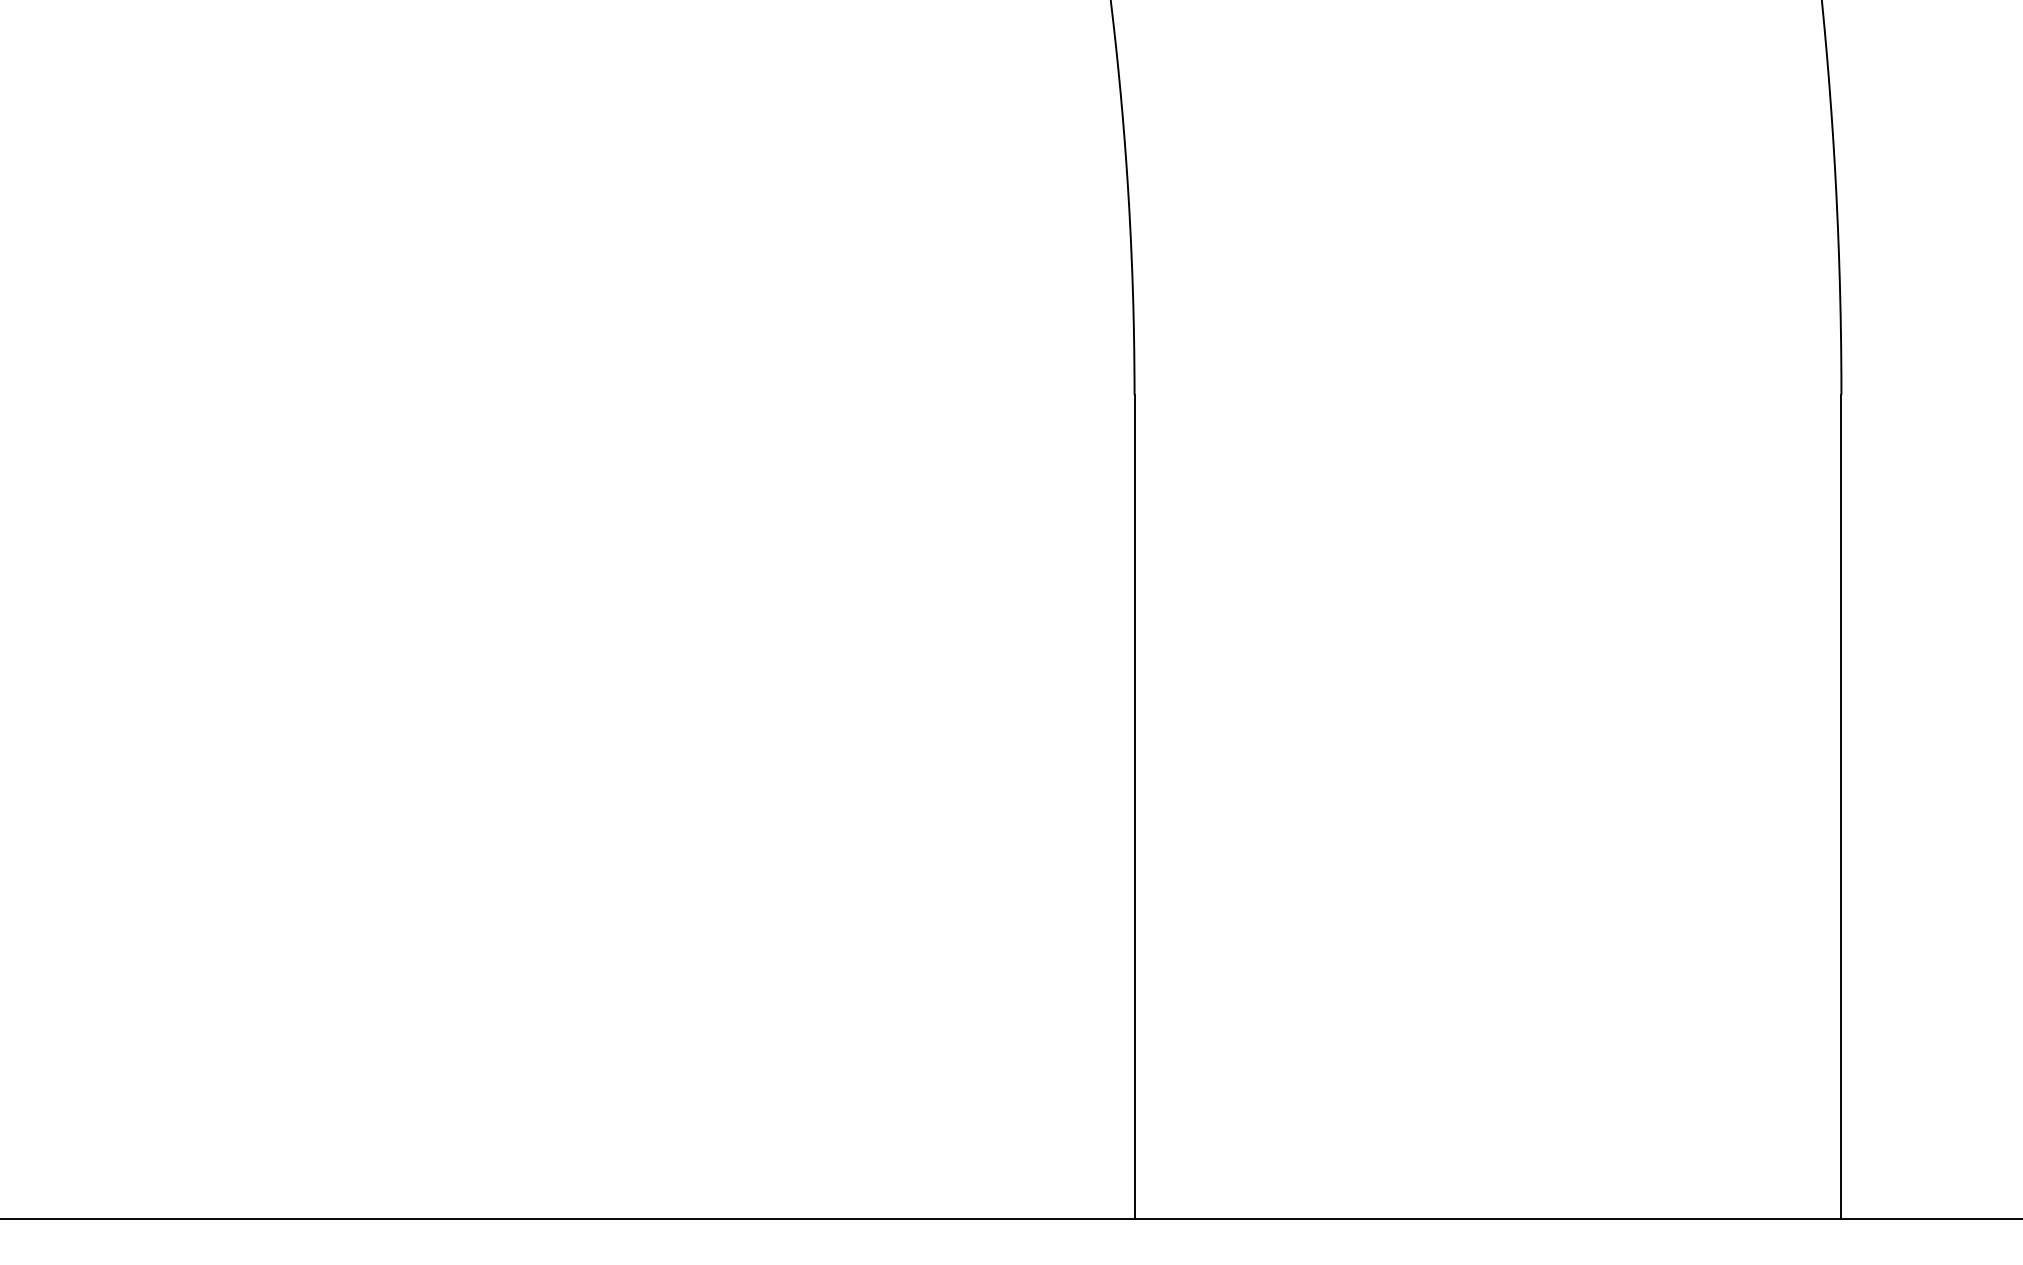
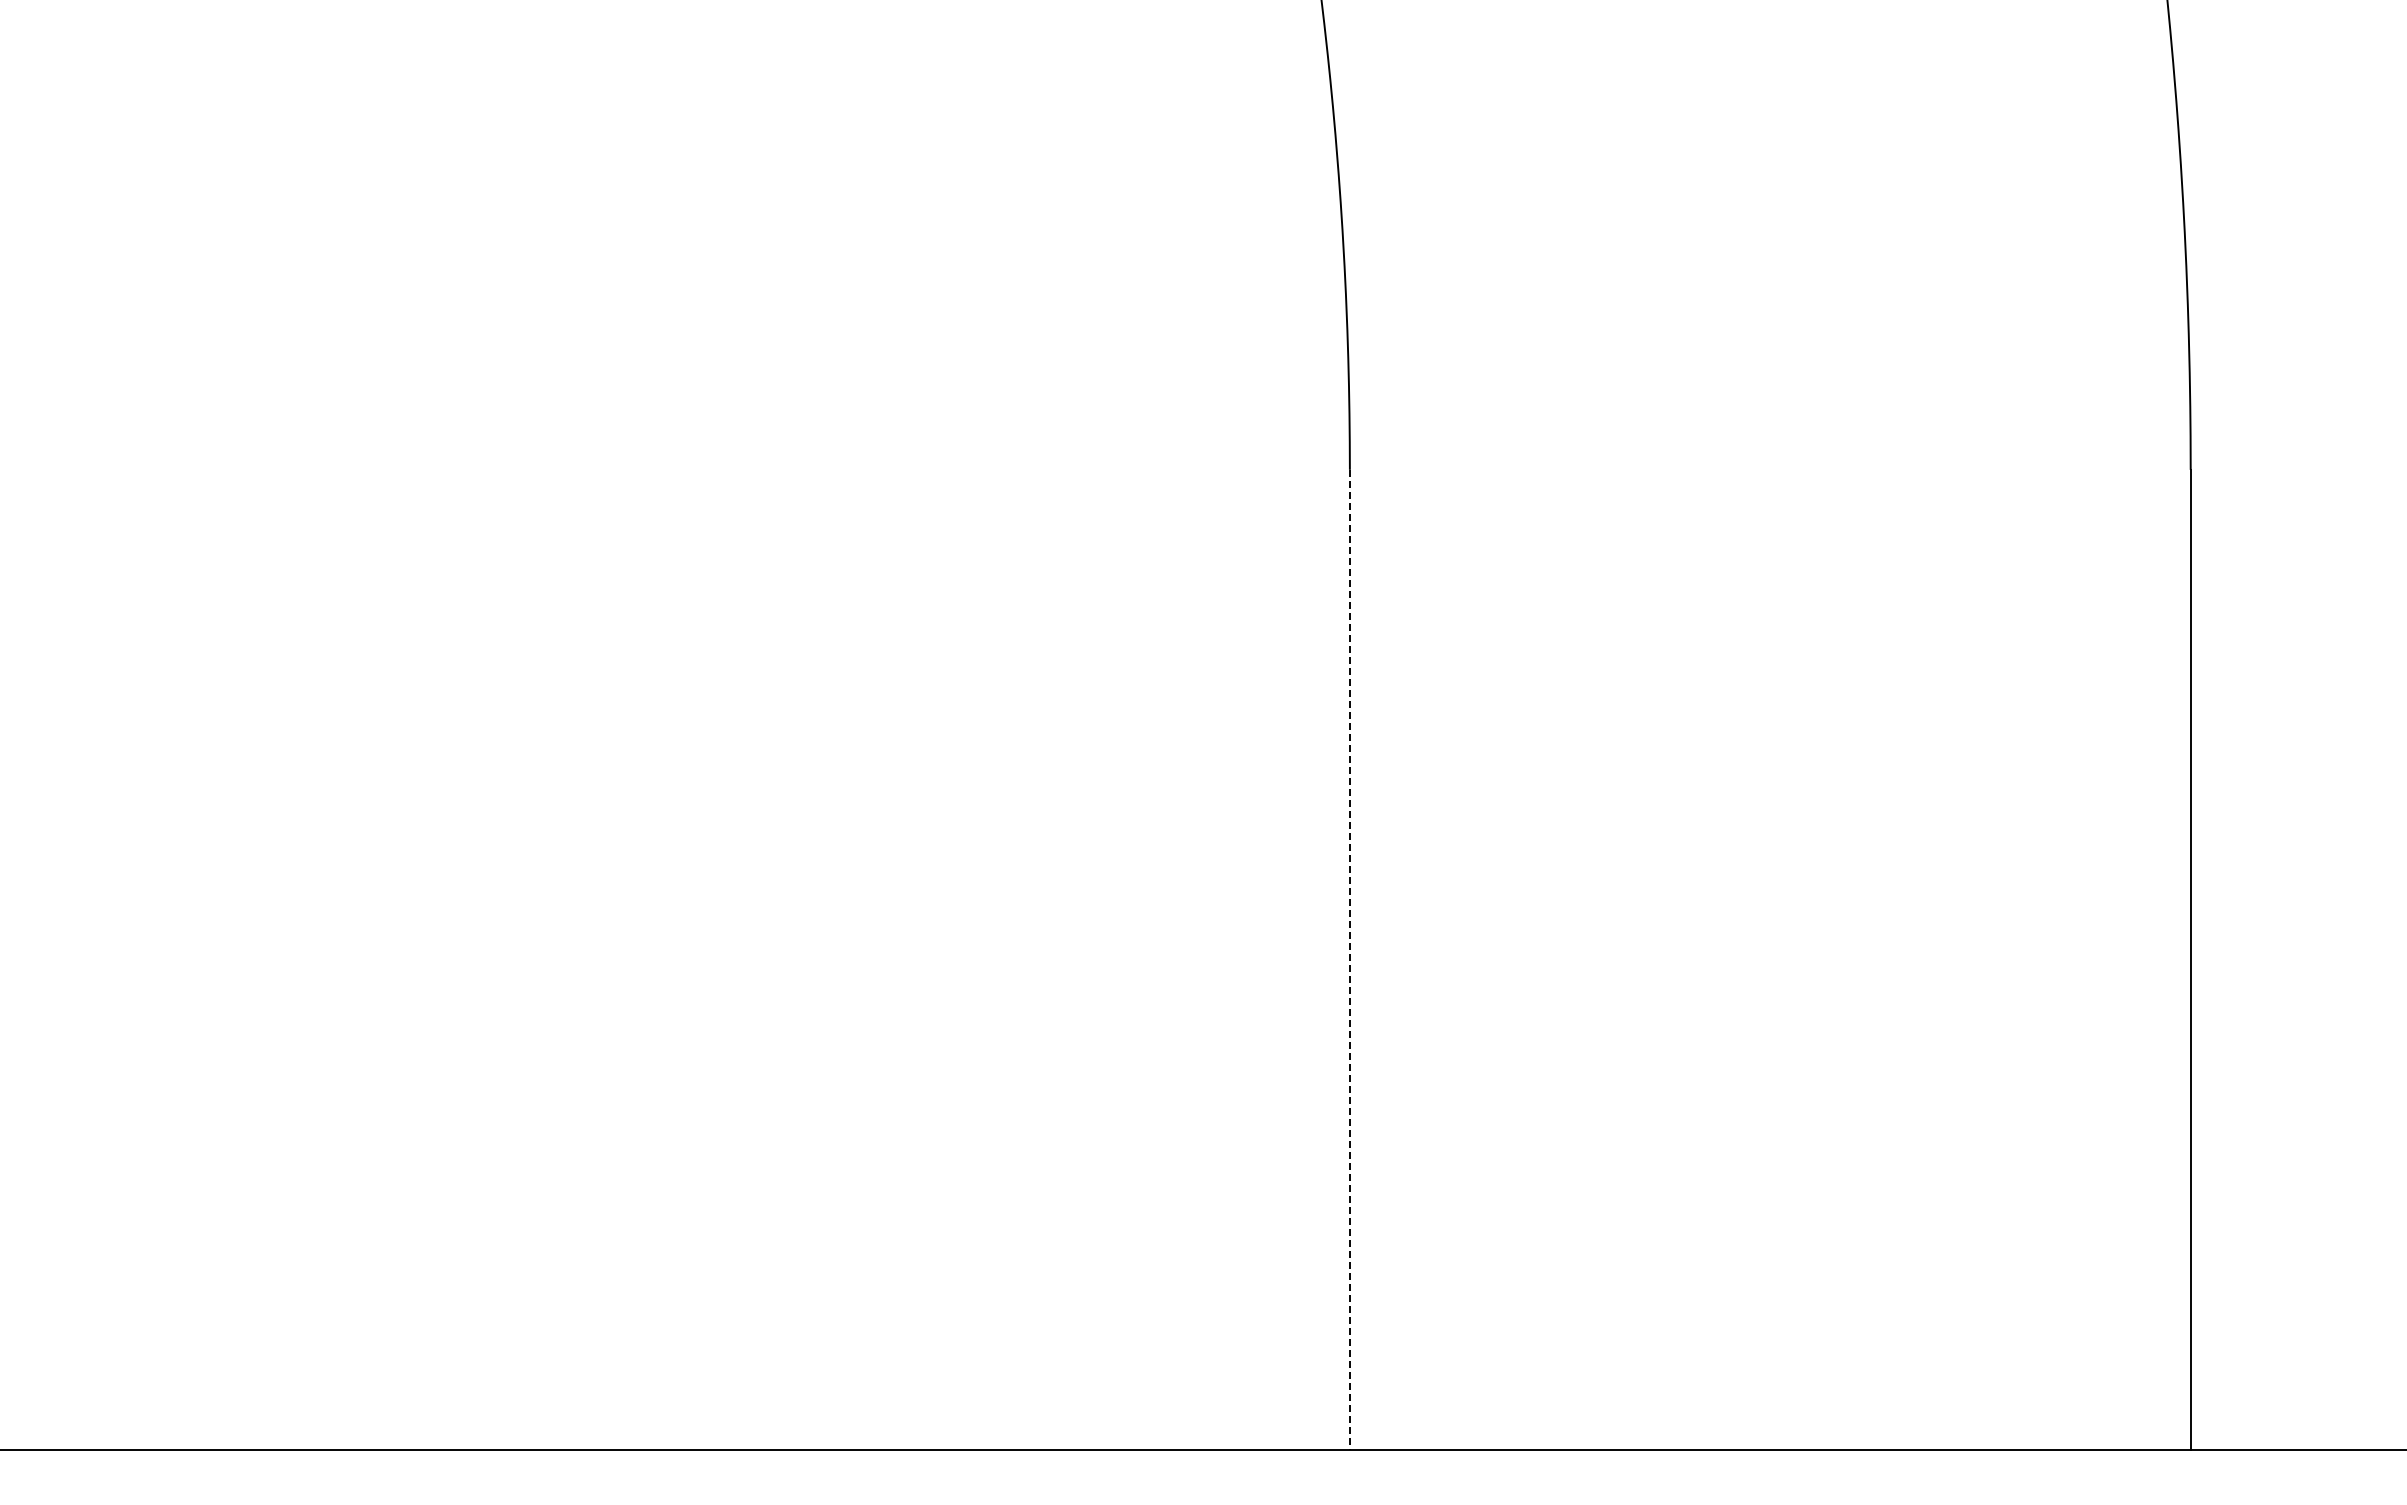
line: (1134, 806) -> (1349, 959), solid -> dashed

